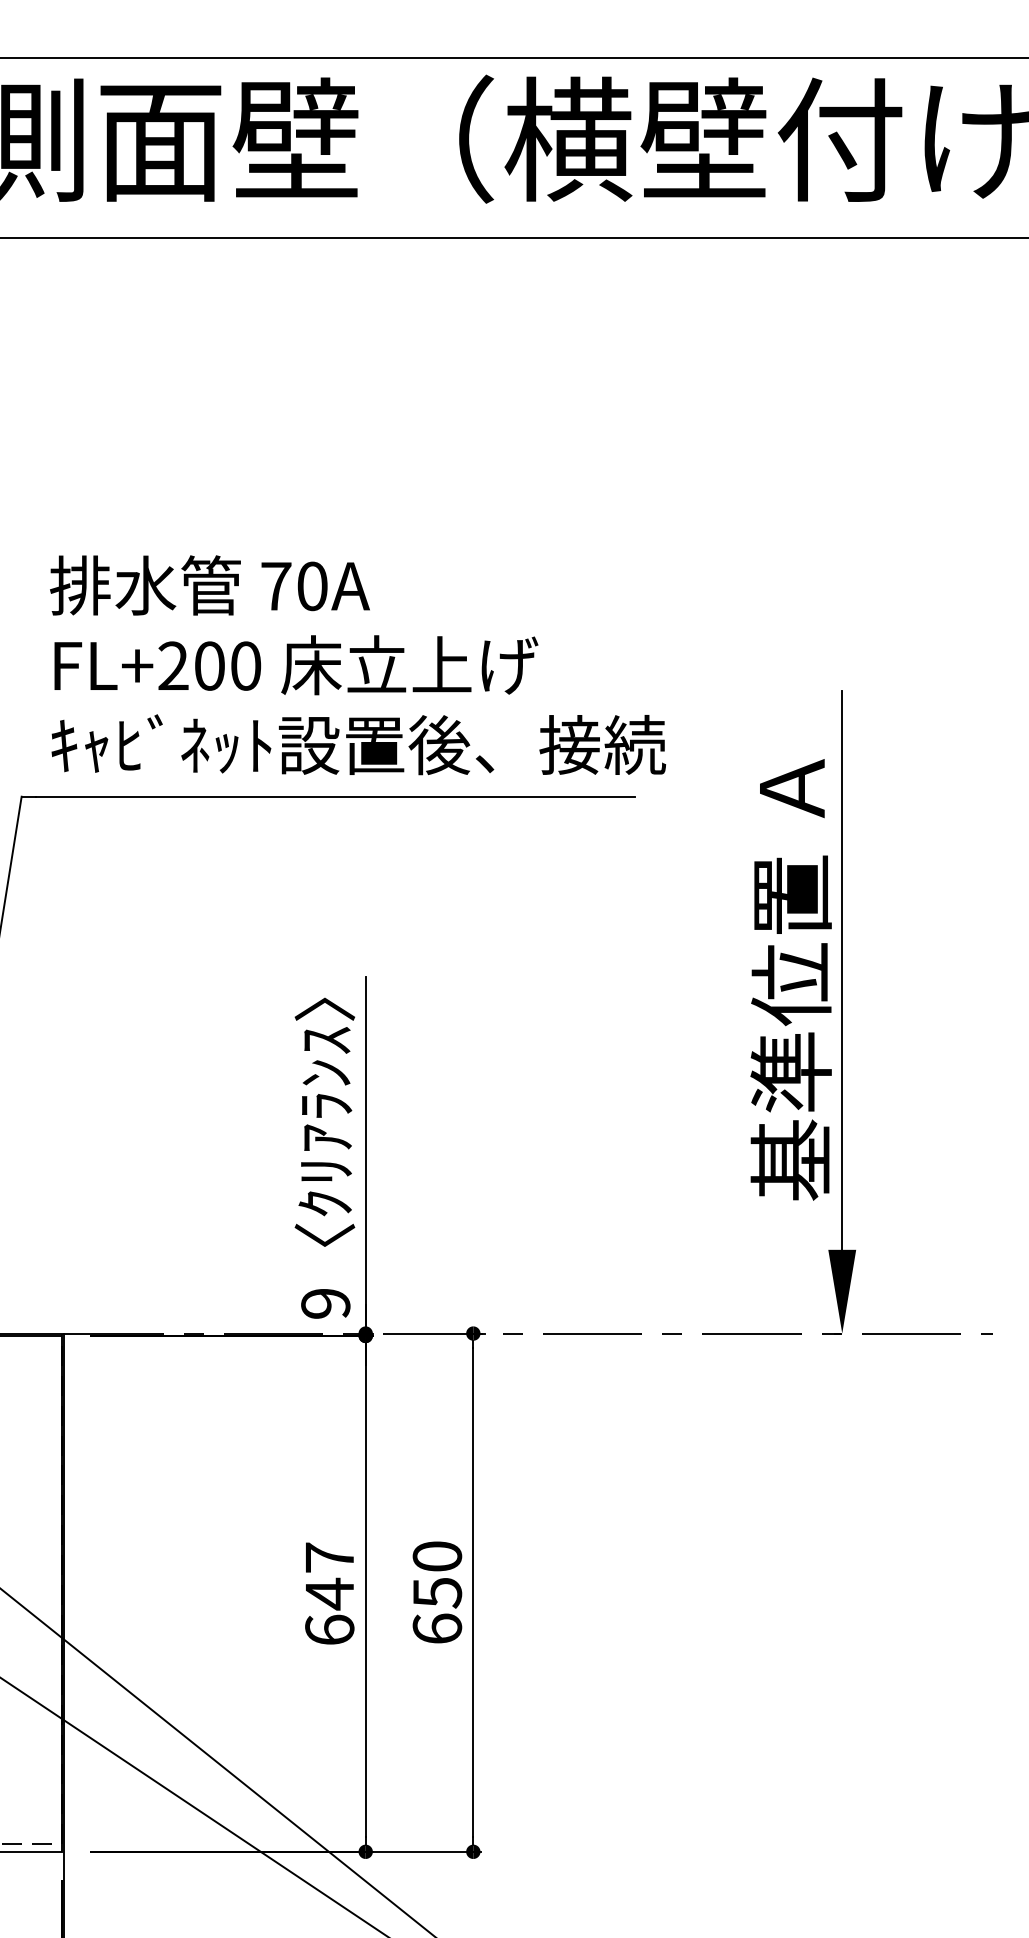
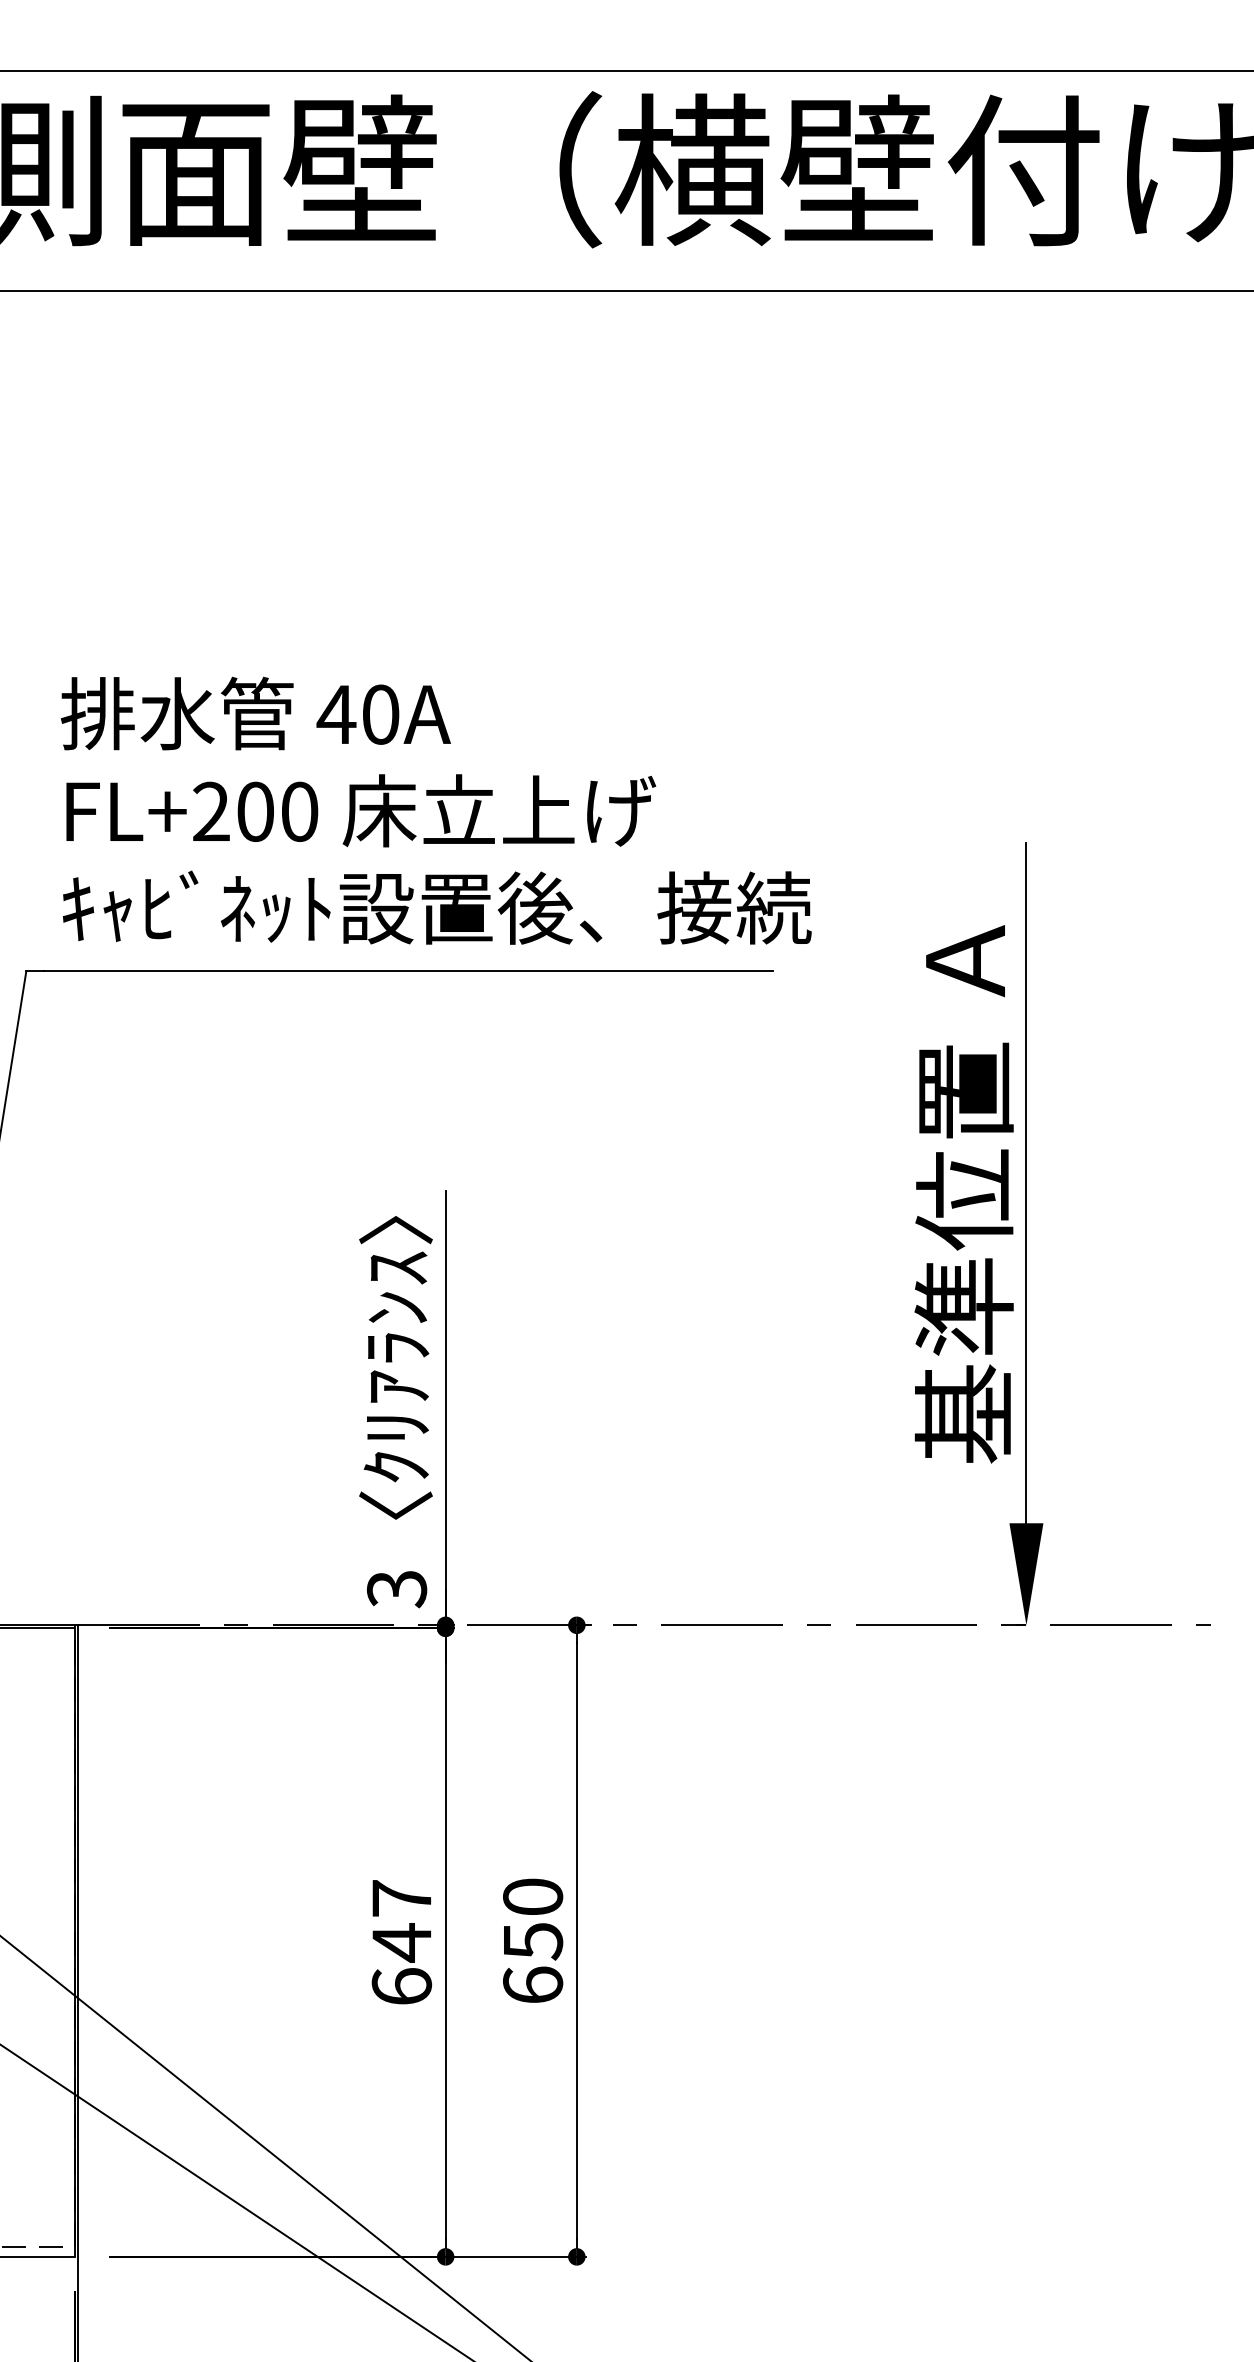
text: (275, 586) -> (335, 714), 70A -> 40A
text: (325, 1304) -> (396, 1589), 9 -> 3

